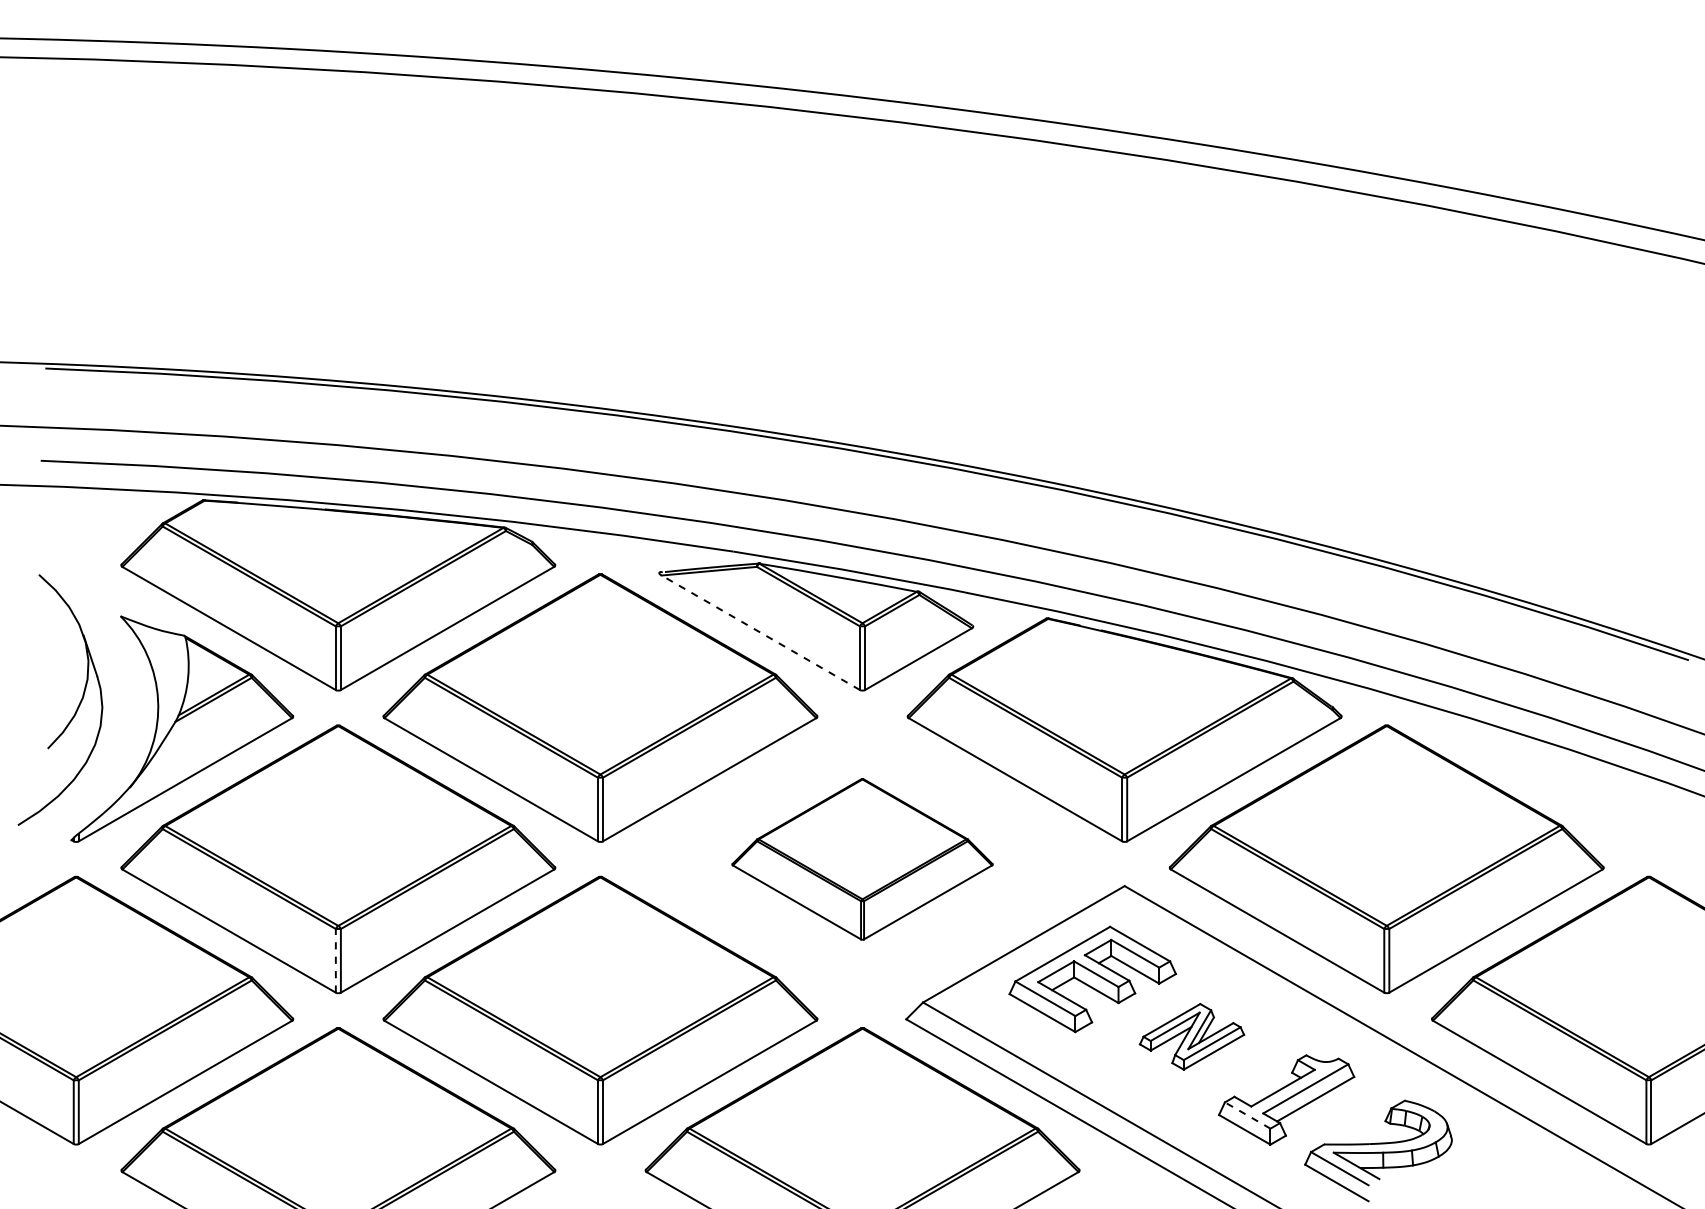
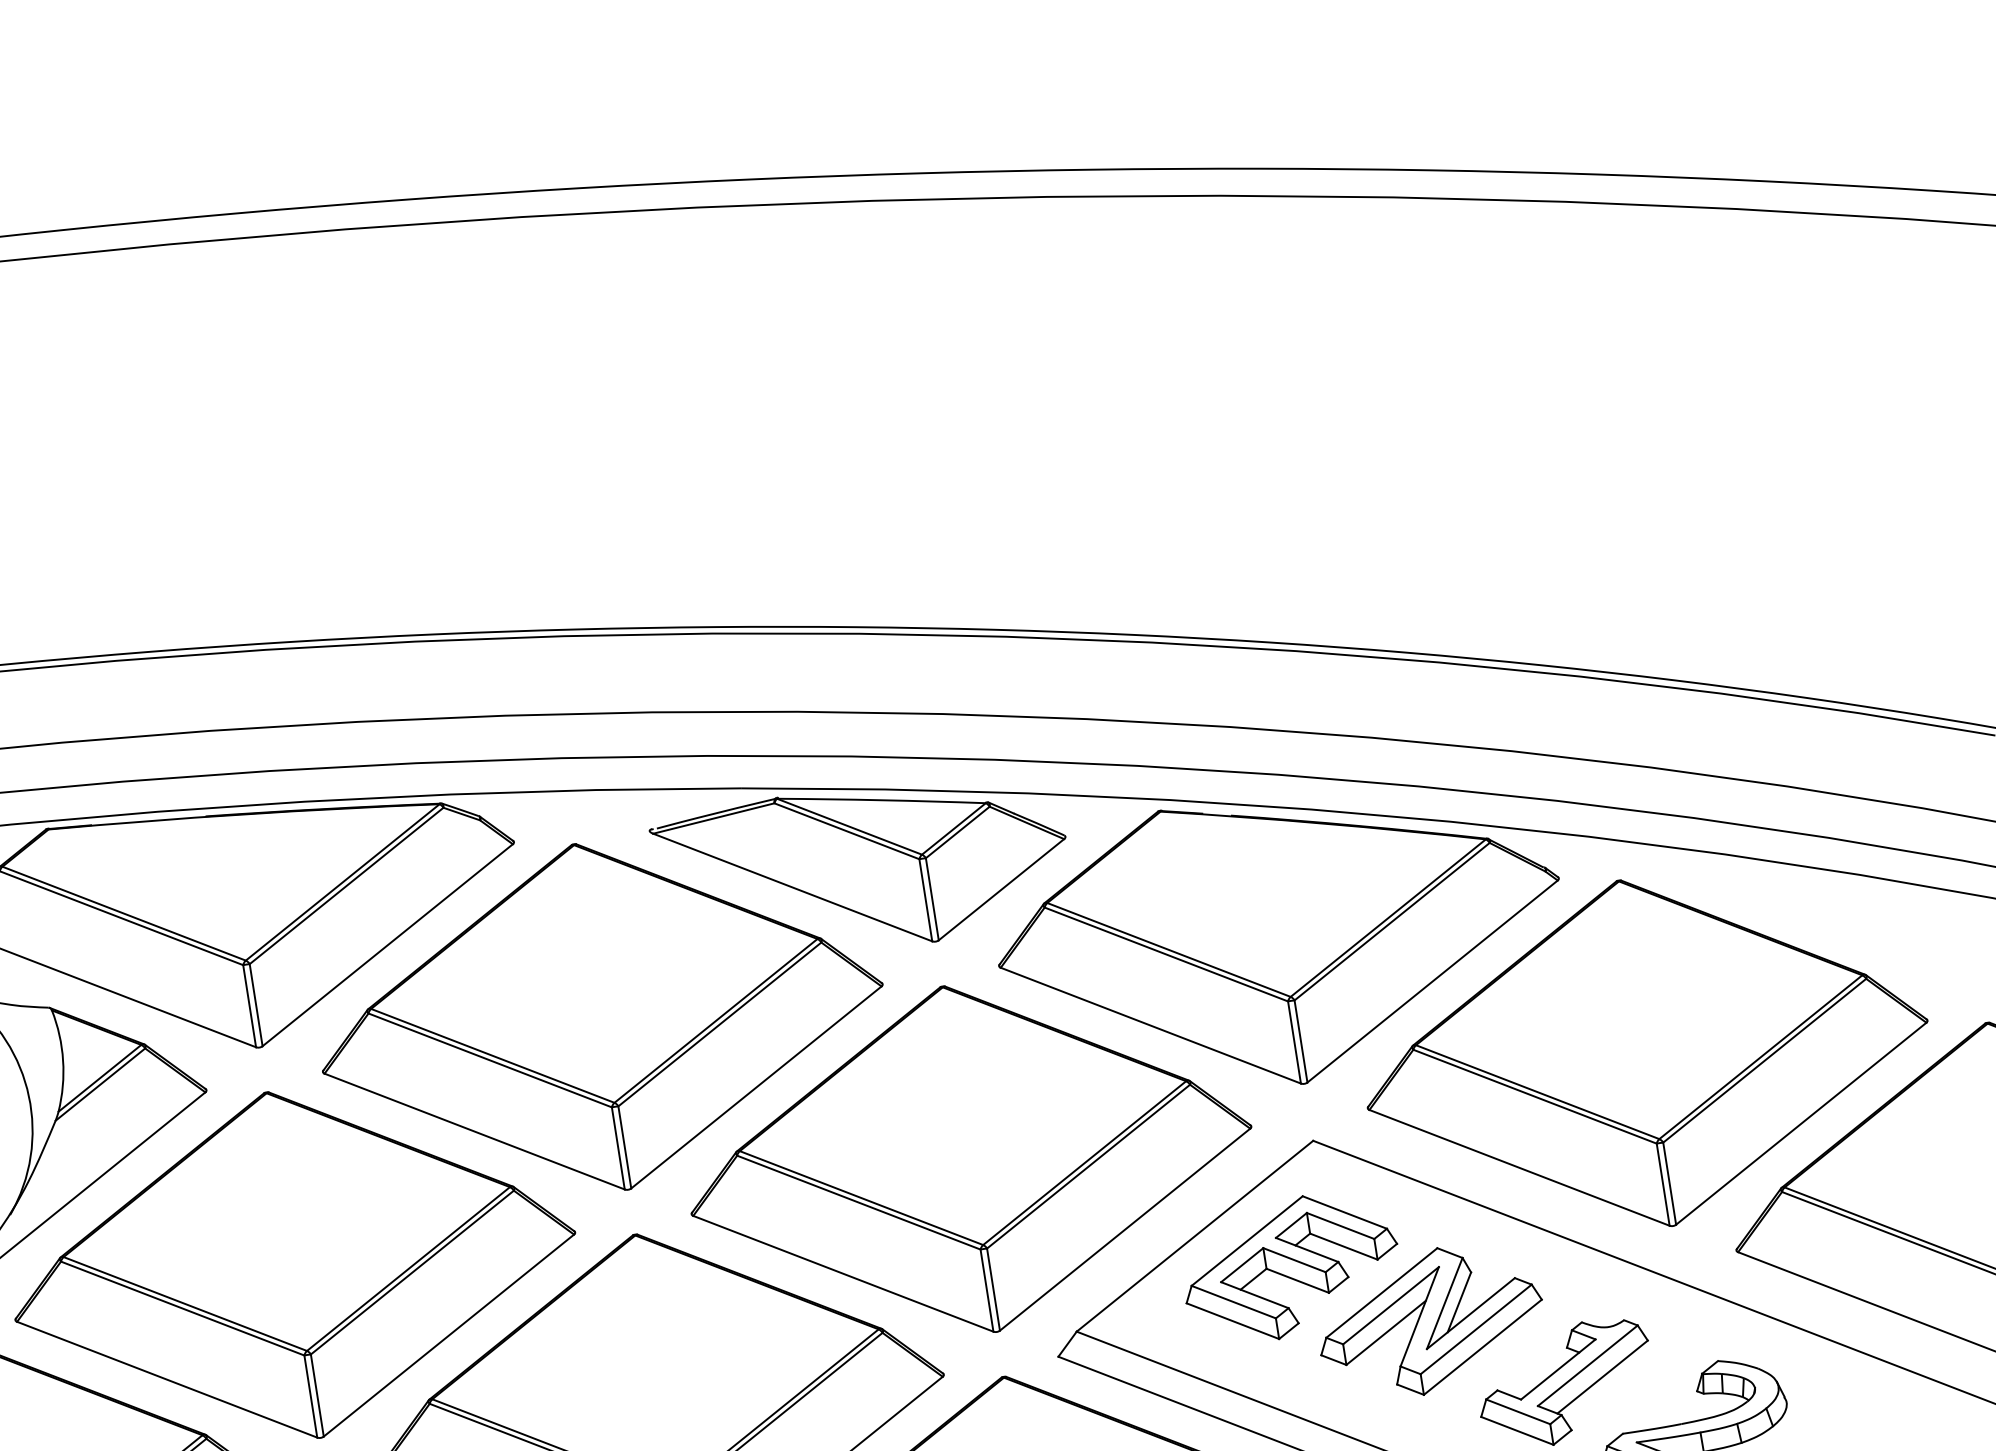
line: (760, 632) -> (792, 887), dashed -> solid
part: (862, 859) -> (969, 1159), size x1.67
line: (335, 960) -> (310, 1396), dashed -> solid
part: (1191, 1036) -> (1429, 1321), size x1.67
line: (1247, 1115) -> (1517, 1411), dashed -> solid

